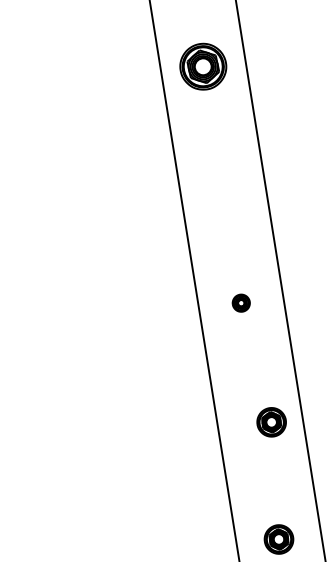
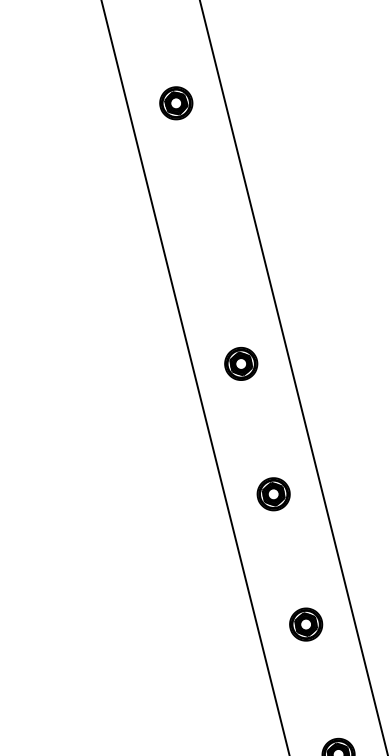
part: (203, 67) -> (176, 103), size x0.62
part: (241, 302) -> (241, 363), size x1.67
part: (271, 422) -> (273, 494), moved

